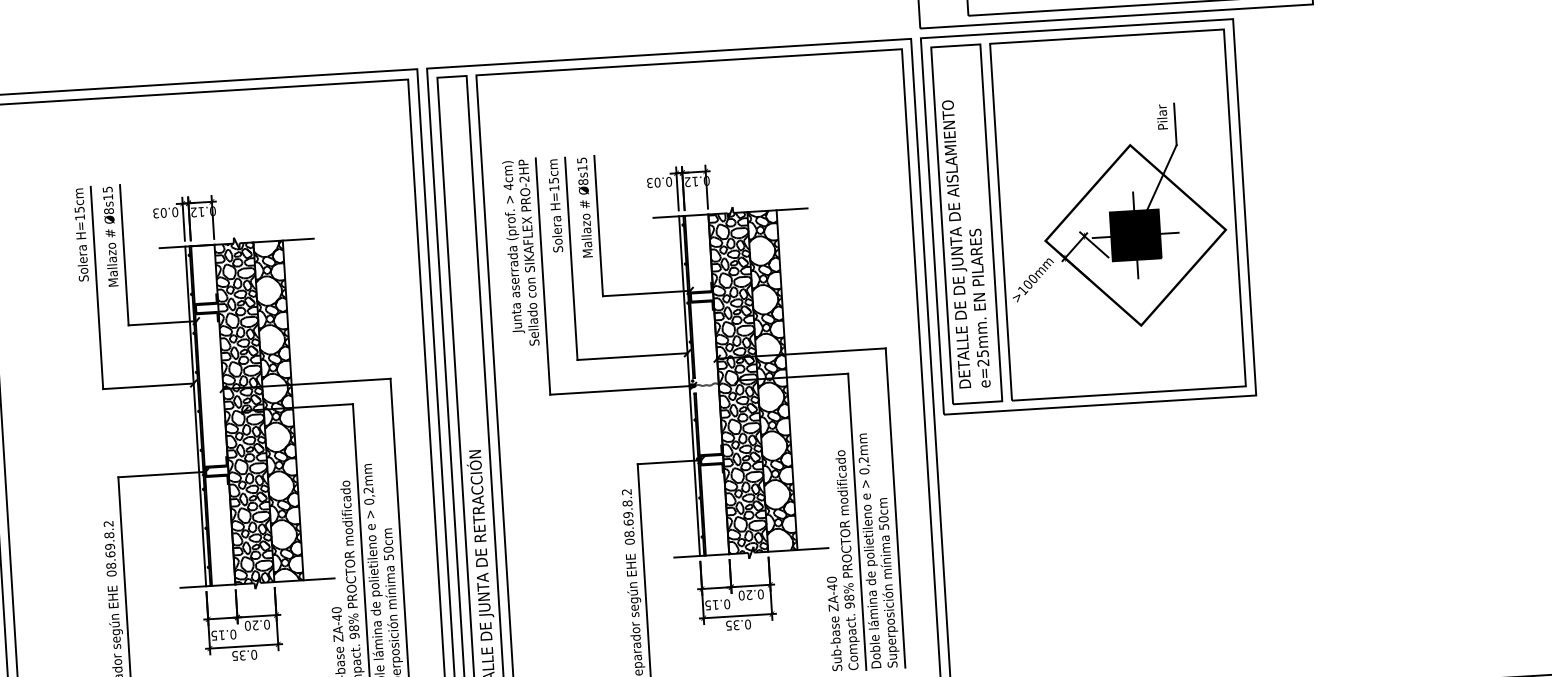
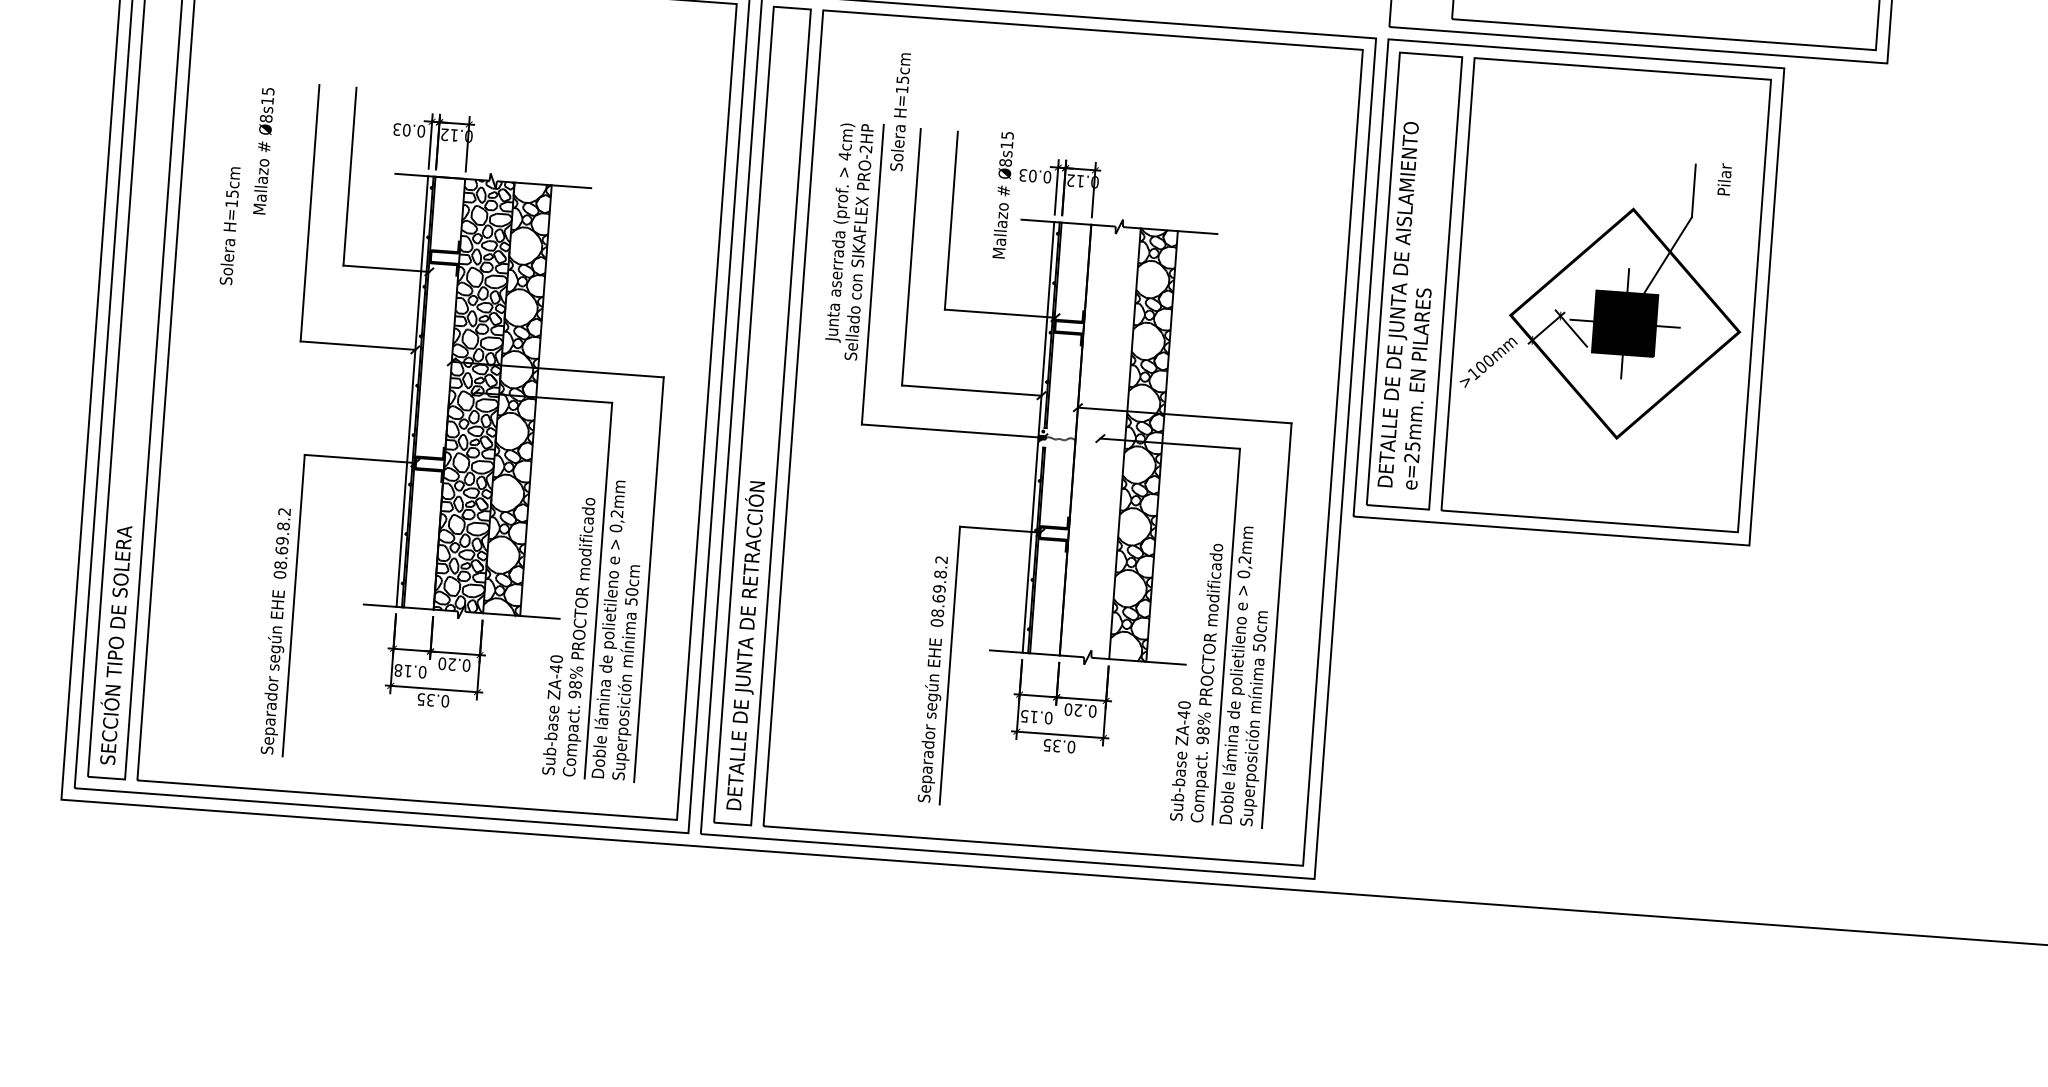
text: (1162, 117) -> (1724, 179), moved
text: (555, 206) -> (900, 112), moved
text: (584, 207) -> (1002, 195), moved
text: (80, 235) -> (229, 226), moved
text: (110, 237) -> (263, 151), moved
hatch: (737, 383) -> (1099, 442), removed
text: (214, 635) -> (398, 670), 0.15 -> 0.18

